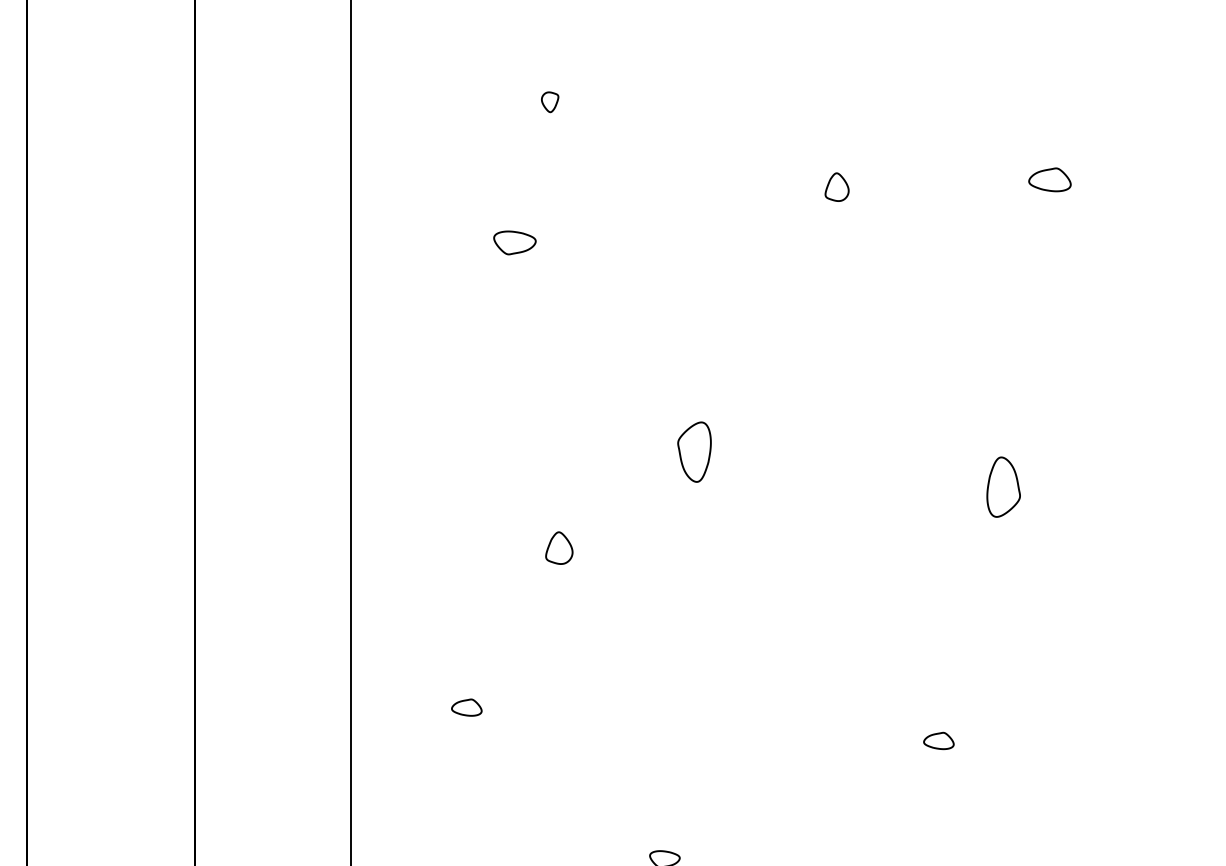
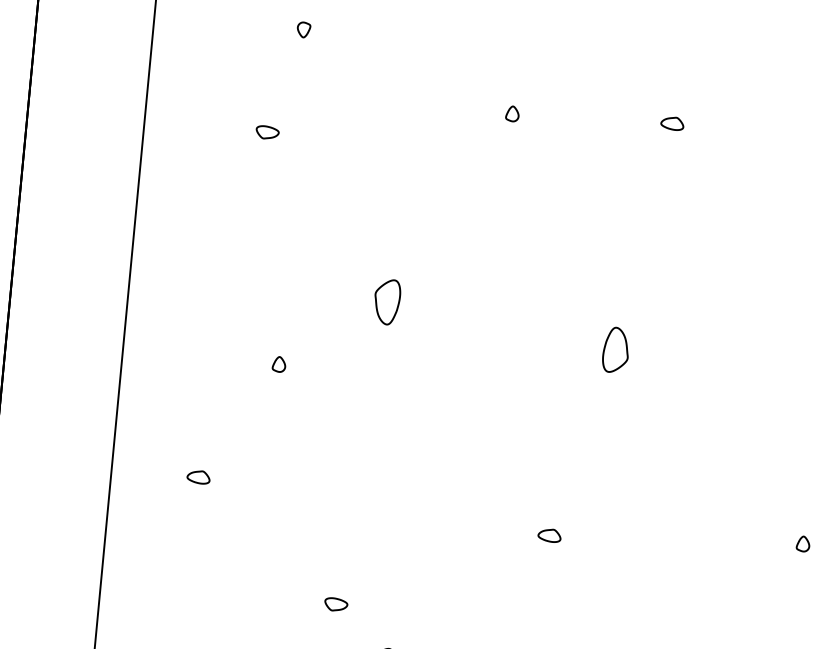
part: (1049, 180) -> (672, 123), size x0.71
part: (836, 187) -> (512, 114), size x0.71
part: (514, 242) -> (267, 132), size x0.71
part: (559, 548) -> (279, 364), size x0.62

